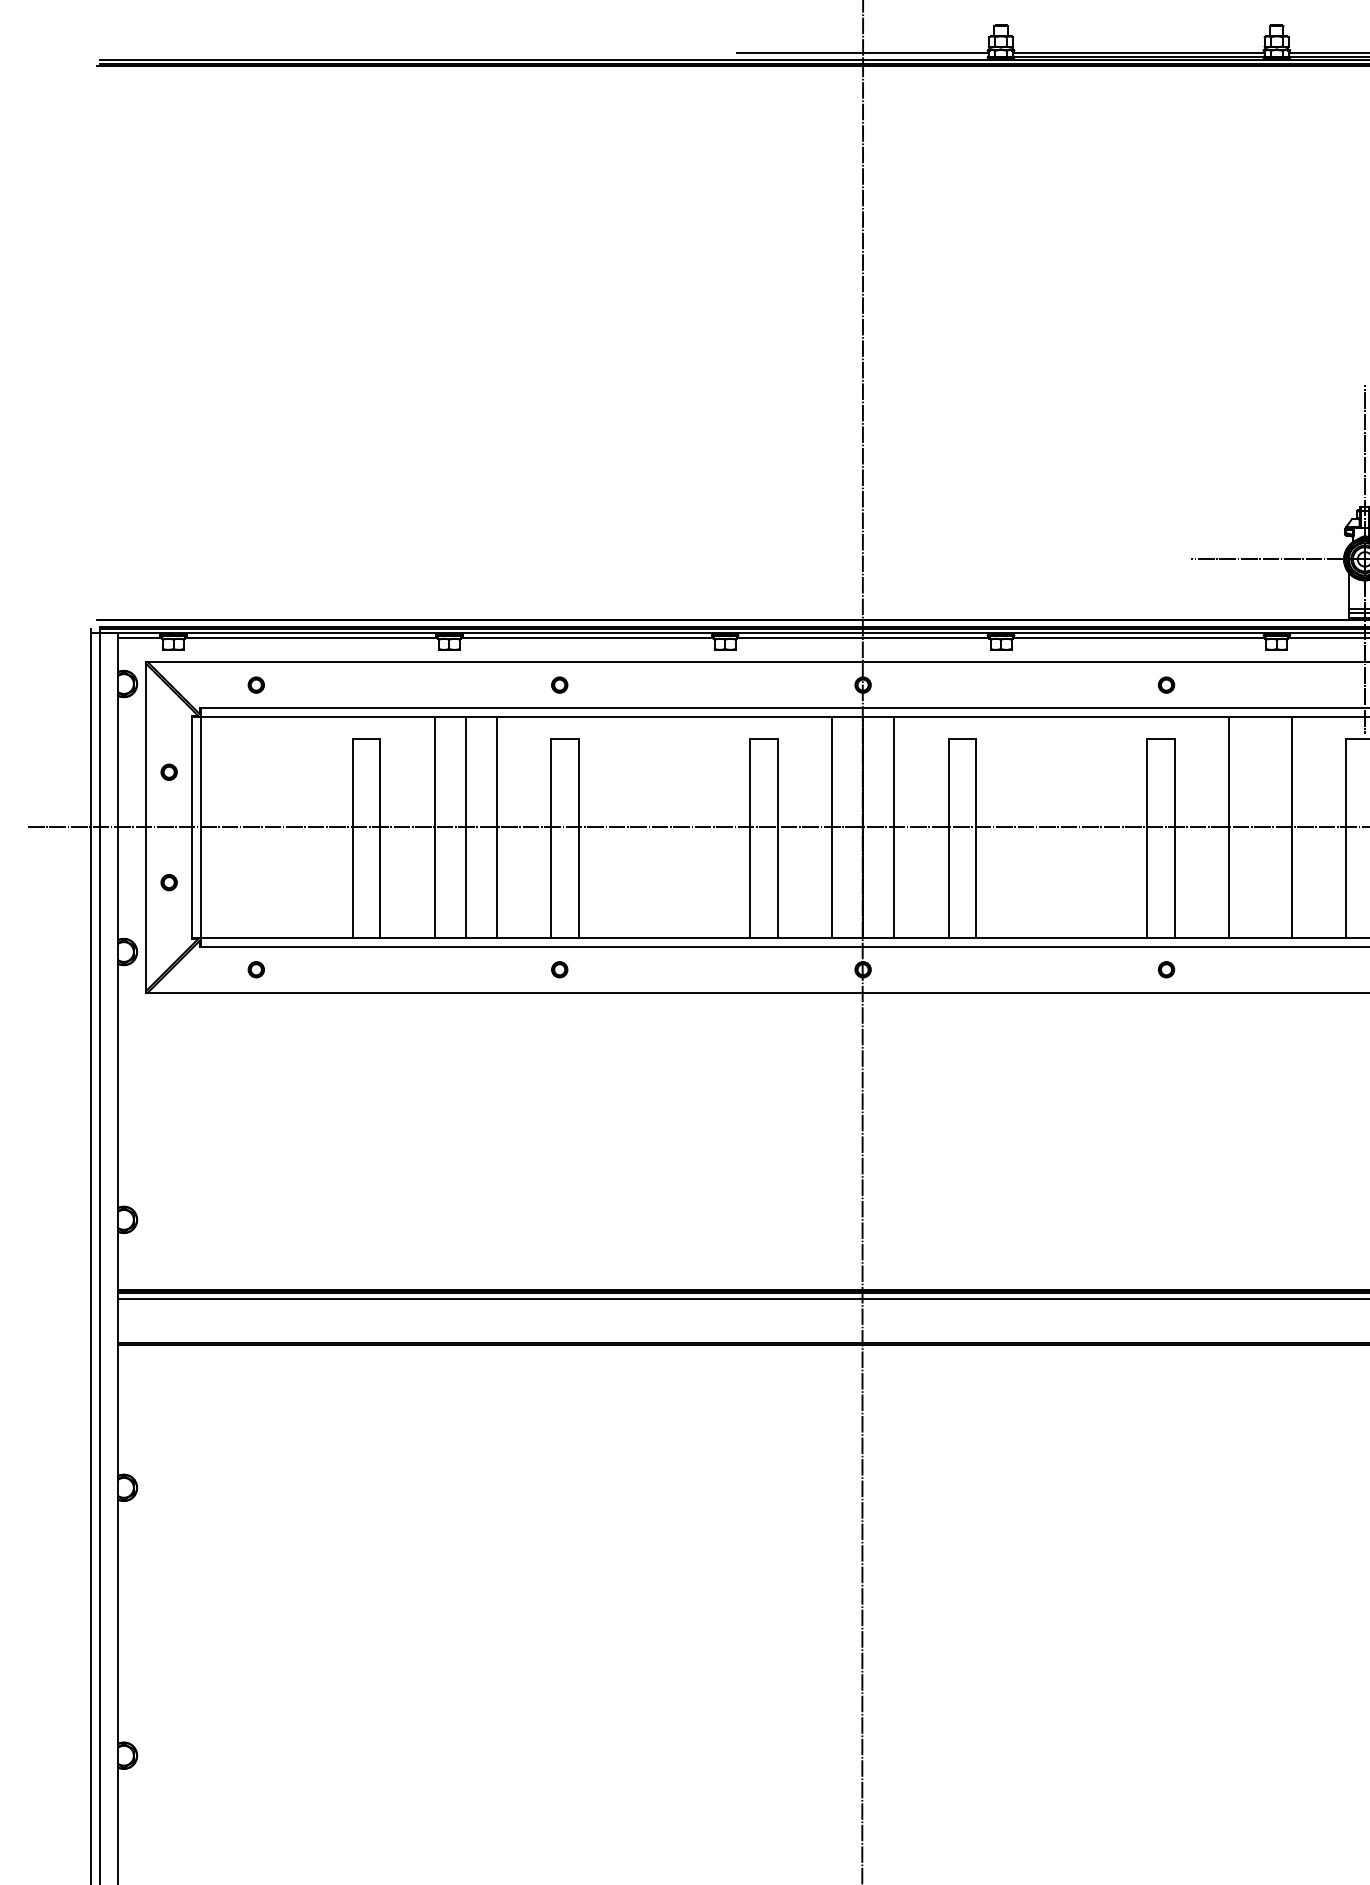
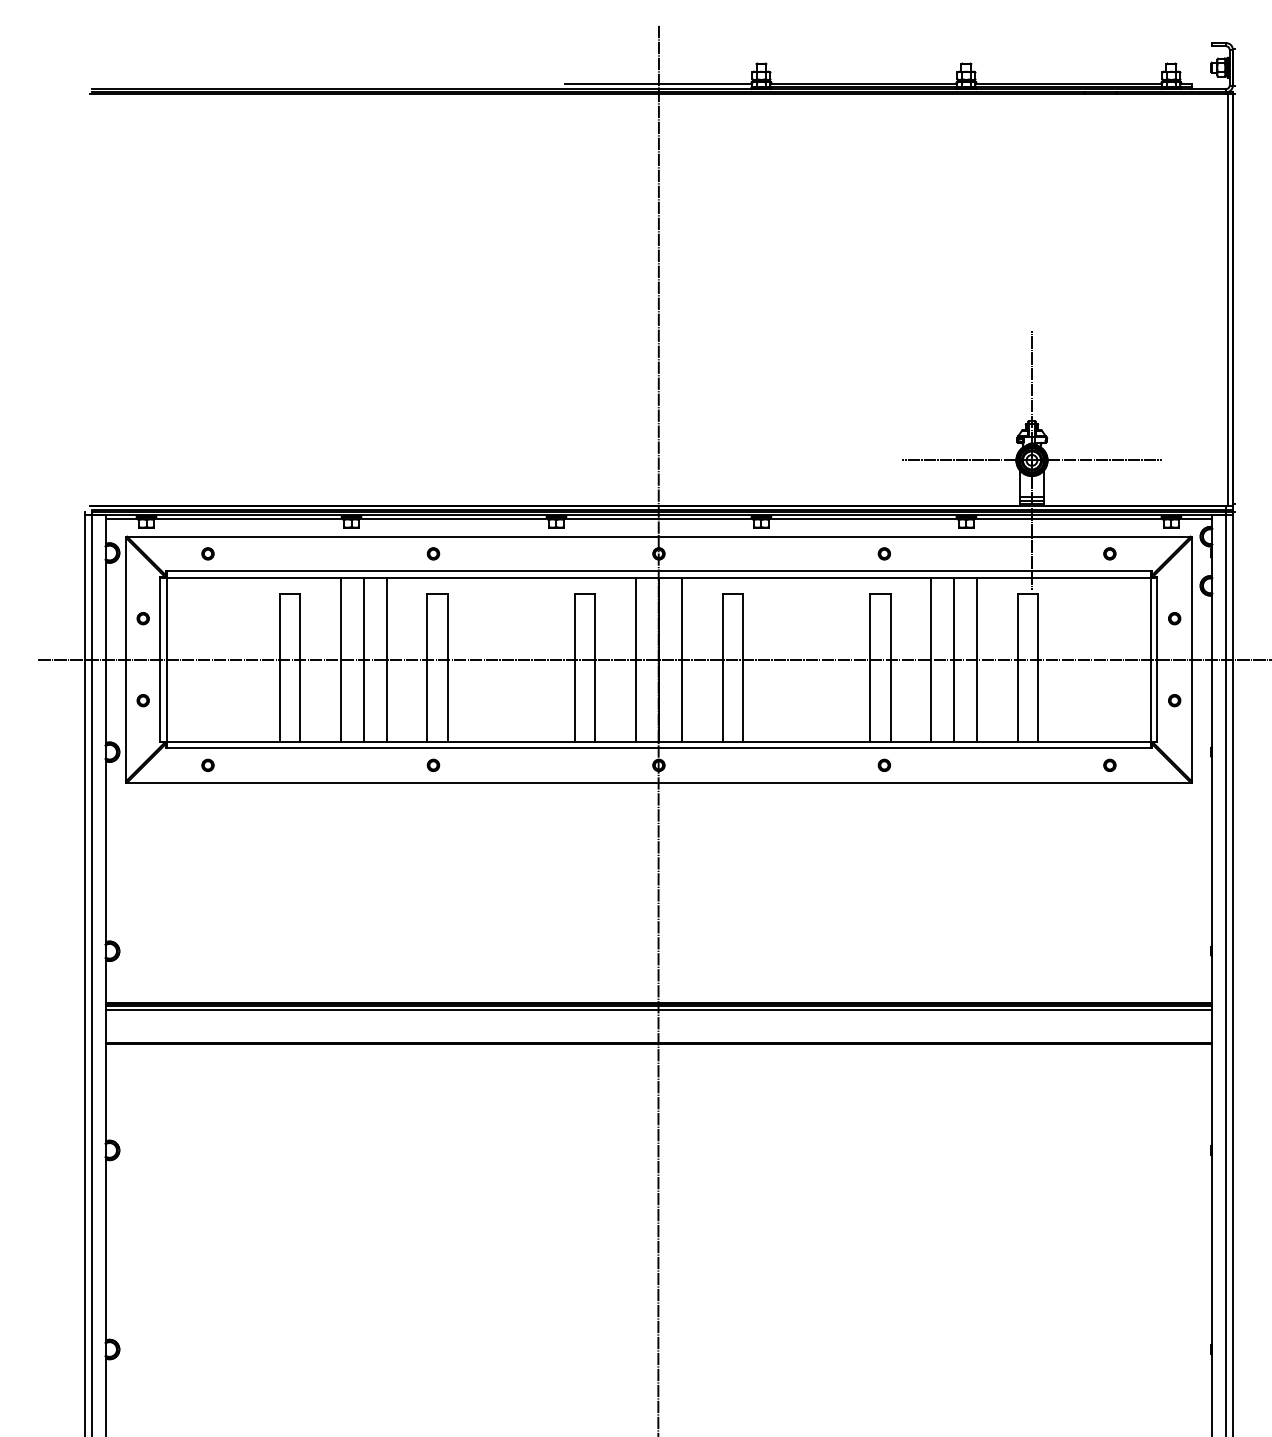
line: (1260, 827) -> (954, 659), added

